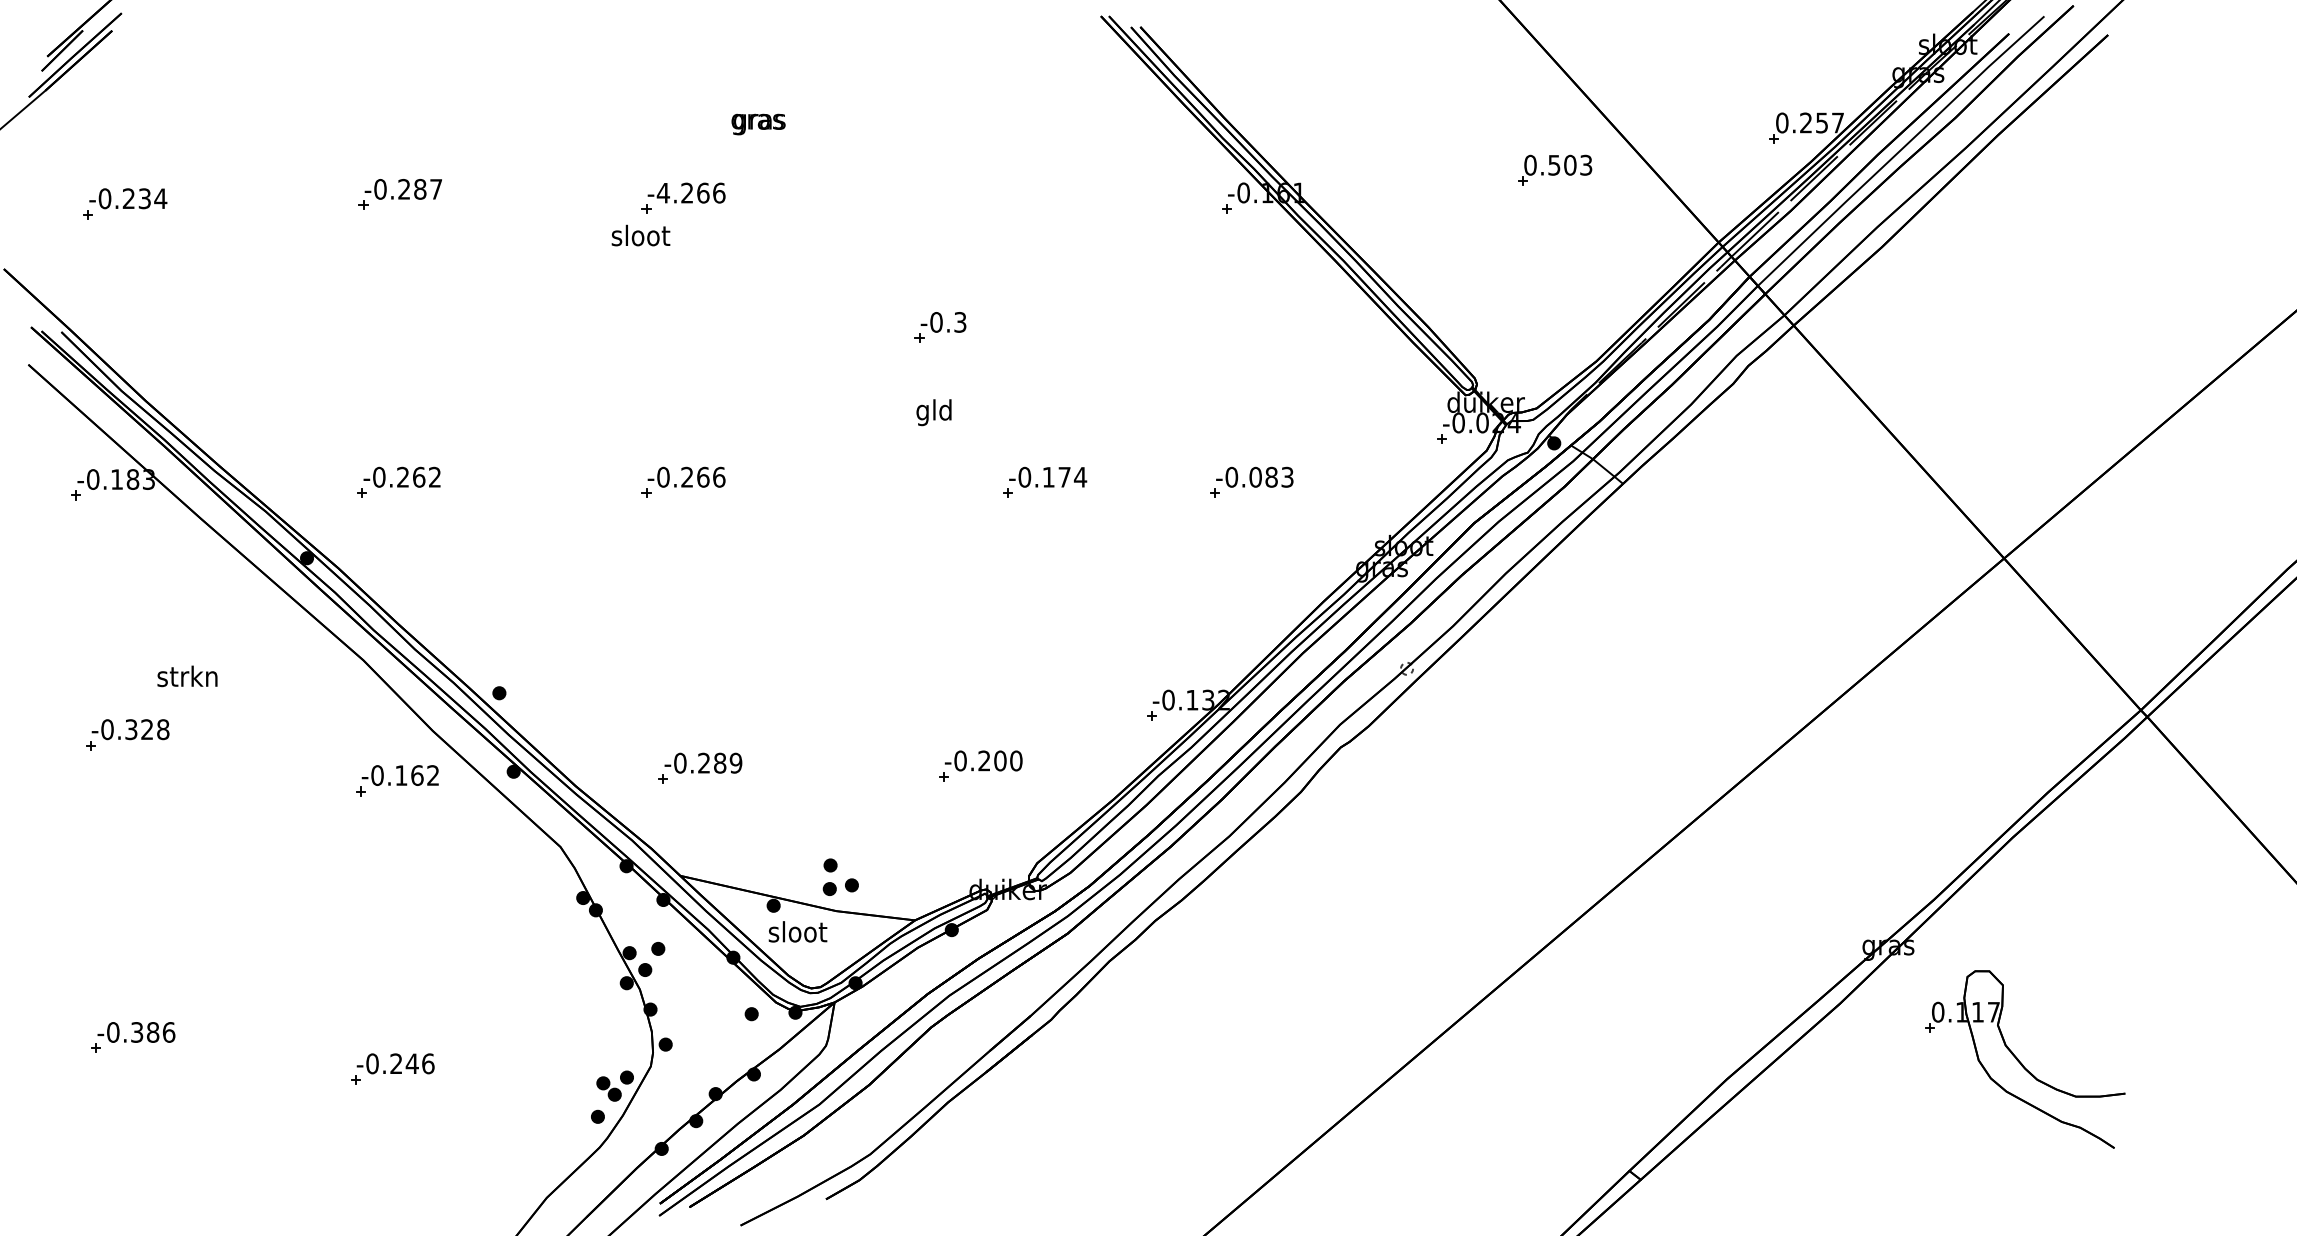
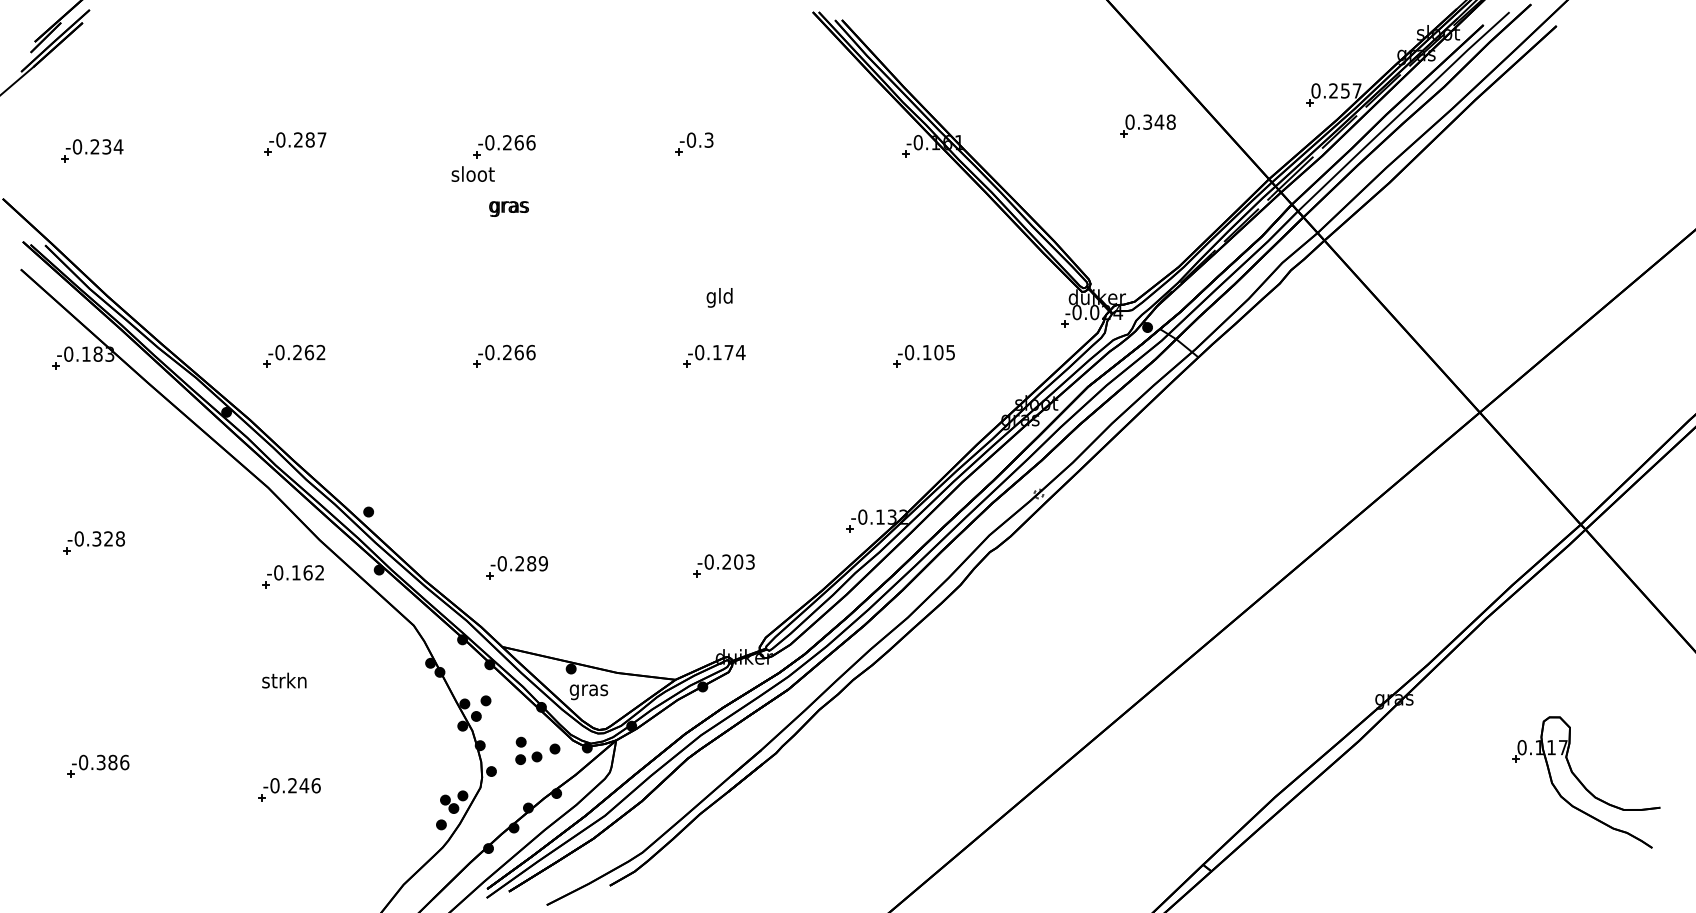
text: (757, 123) -> (508, 208), moved
text: (1570, 164) -> (1159, 121), 0.503 -> 0.348
text: (663, 192) -> (489, 142), -4.266 -> -0.266
part: (940, 326) -> (694, 143), moved
text: (933, 412) -> (719, 297), moved
text: (1271, 477) -> (938, 352), -0.083 -> -0.105
part: (1044, 482) -> (714, 356), moved
text: (187, 676) -> (284, 680), moved
text: (1015, 760) -> (749, 561), -0.200 -> -0.203
part: (840, 876) -> (528, 750), moved
text: (797, 934) -> (588, 690), sloot -> gras
part: (2025, 1059) -> (1586, 782), moved

